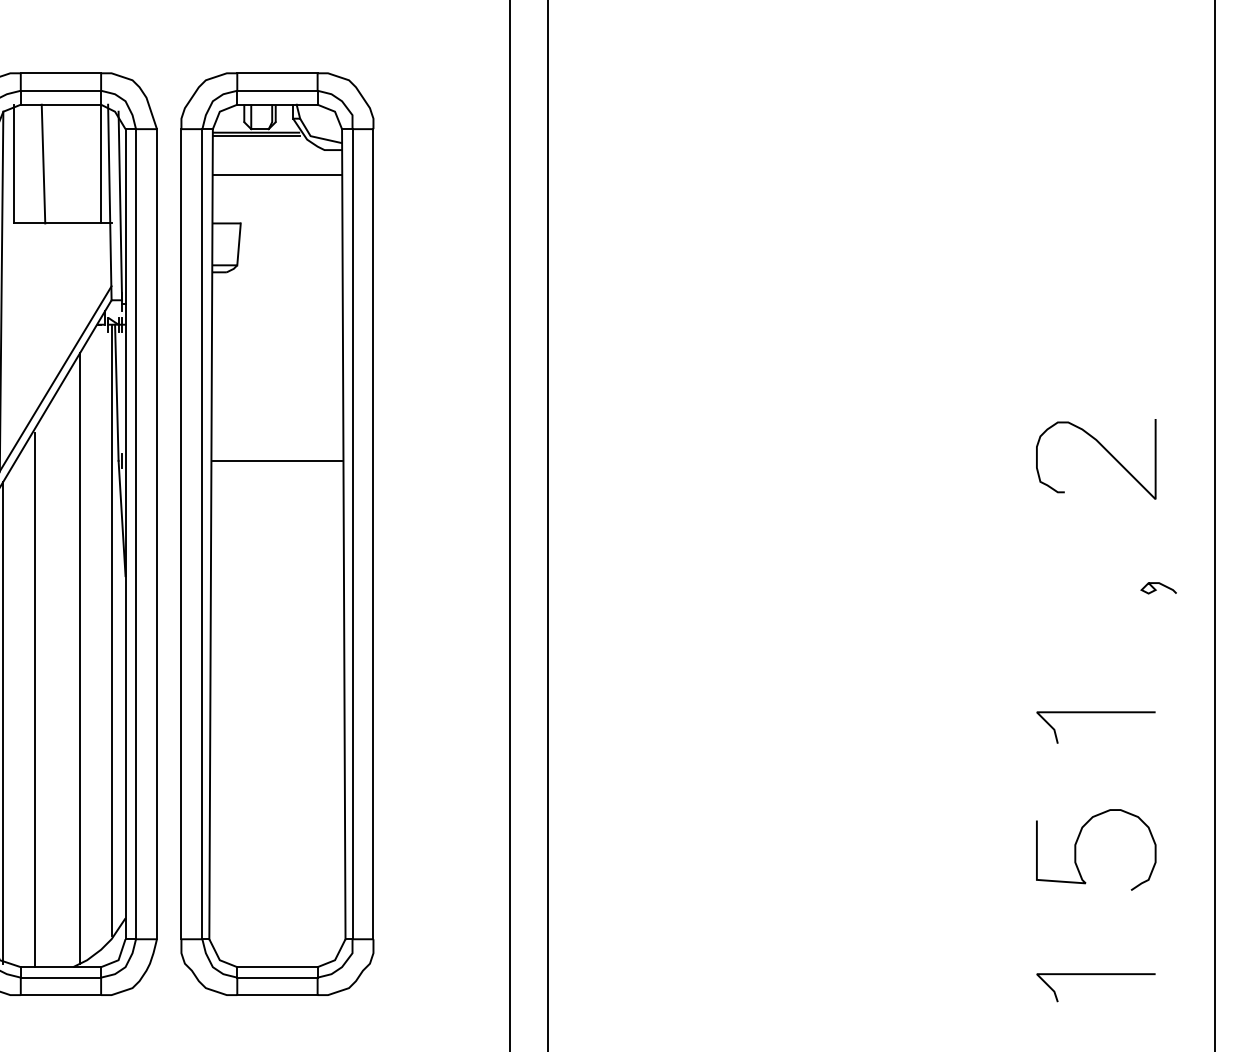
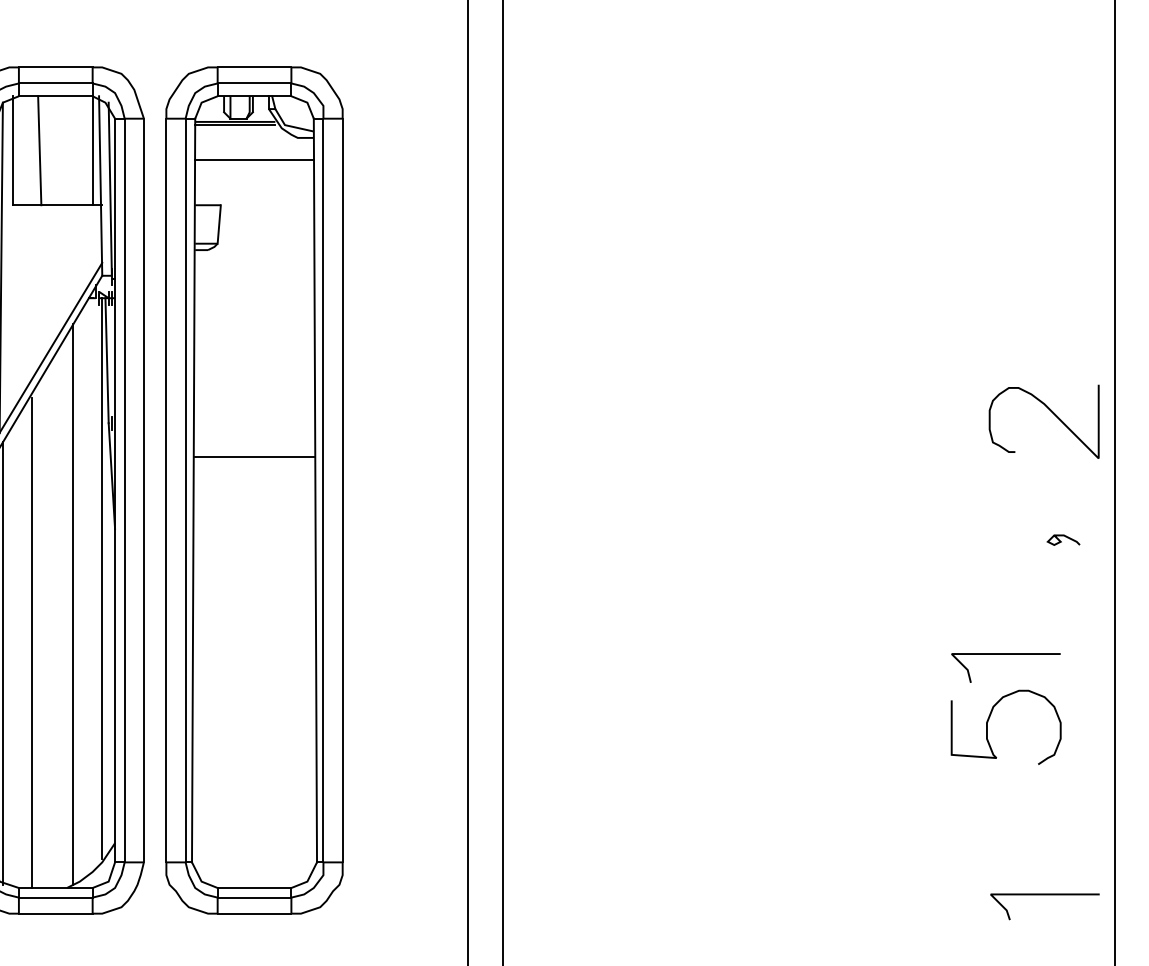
curve: (1104, 449) -> (1051, 412), moved
line: (277, 461) -> (254, 457), moved
curve: (1078, 841) -> (989, 719), moved
curve: (1095, 975) -> (1044, 895), moved

